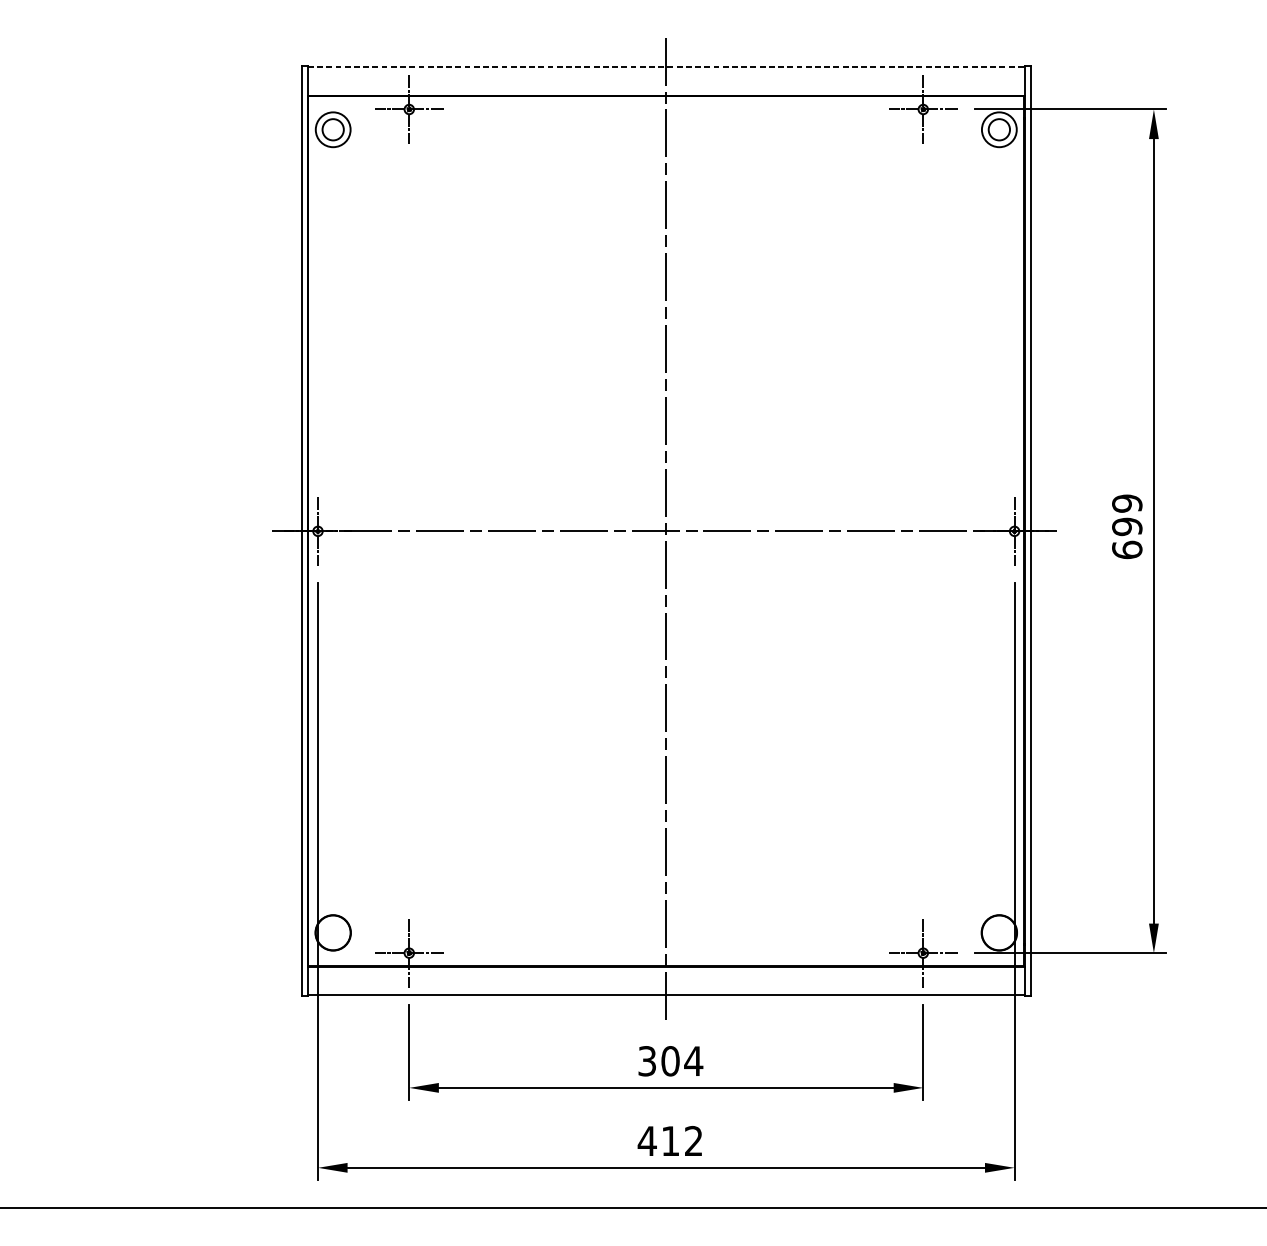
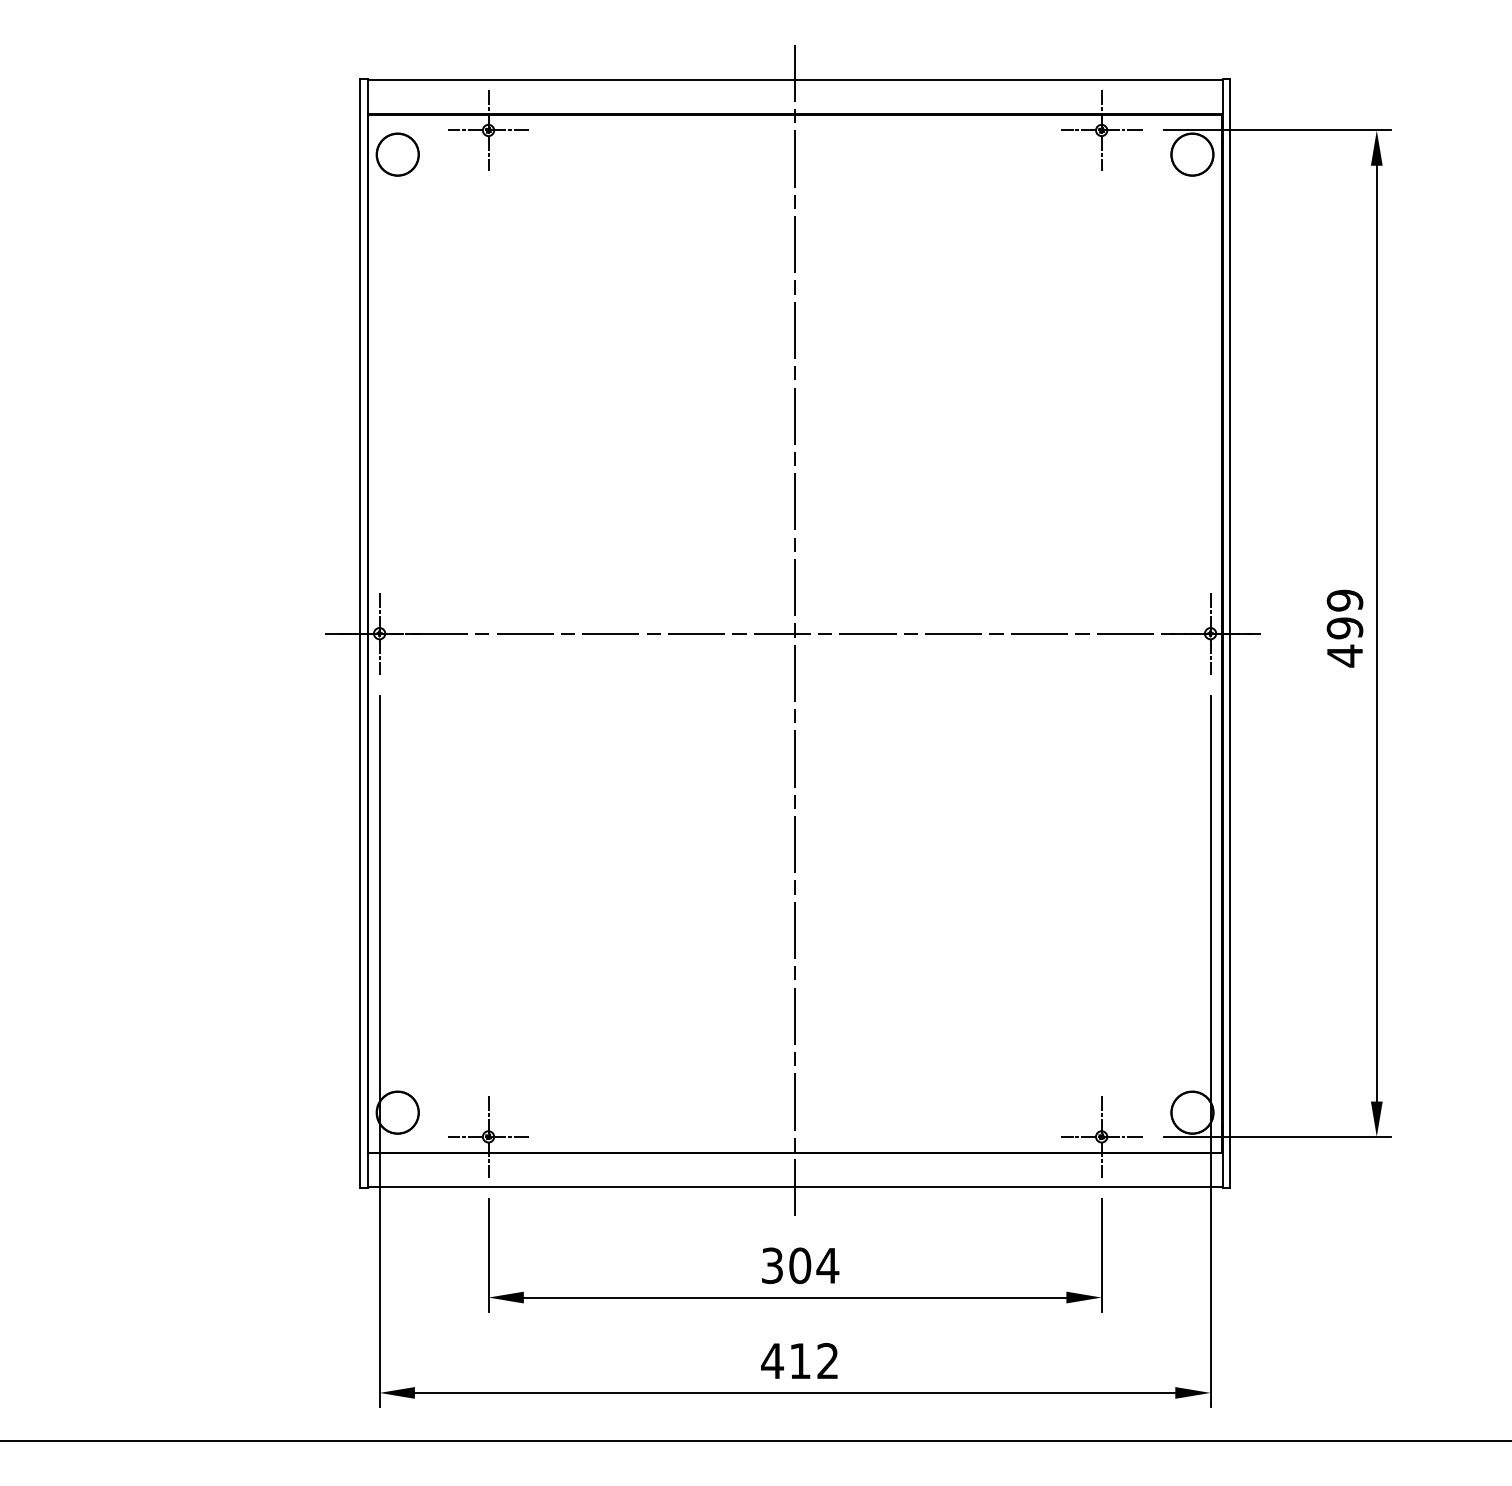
line: (666, 67) -> (795, 80), dashed -> solid
circle: (332, 129) -> (397, 154), size x1.67
circle: (999, 129) -> (1192, 154), size x1.67
text: (1126, 549) -> (1344, 655), 699 -> 499

